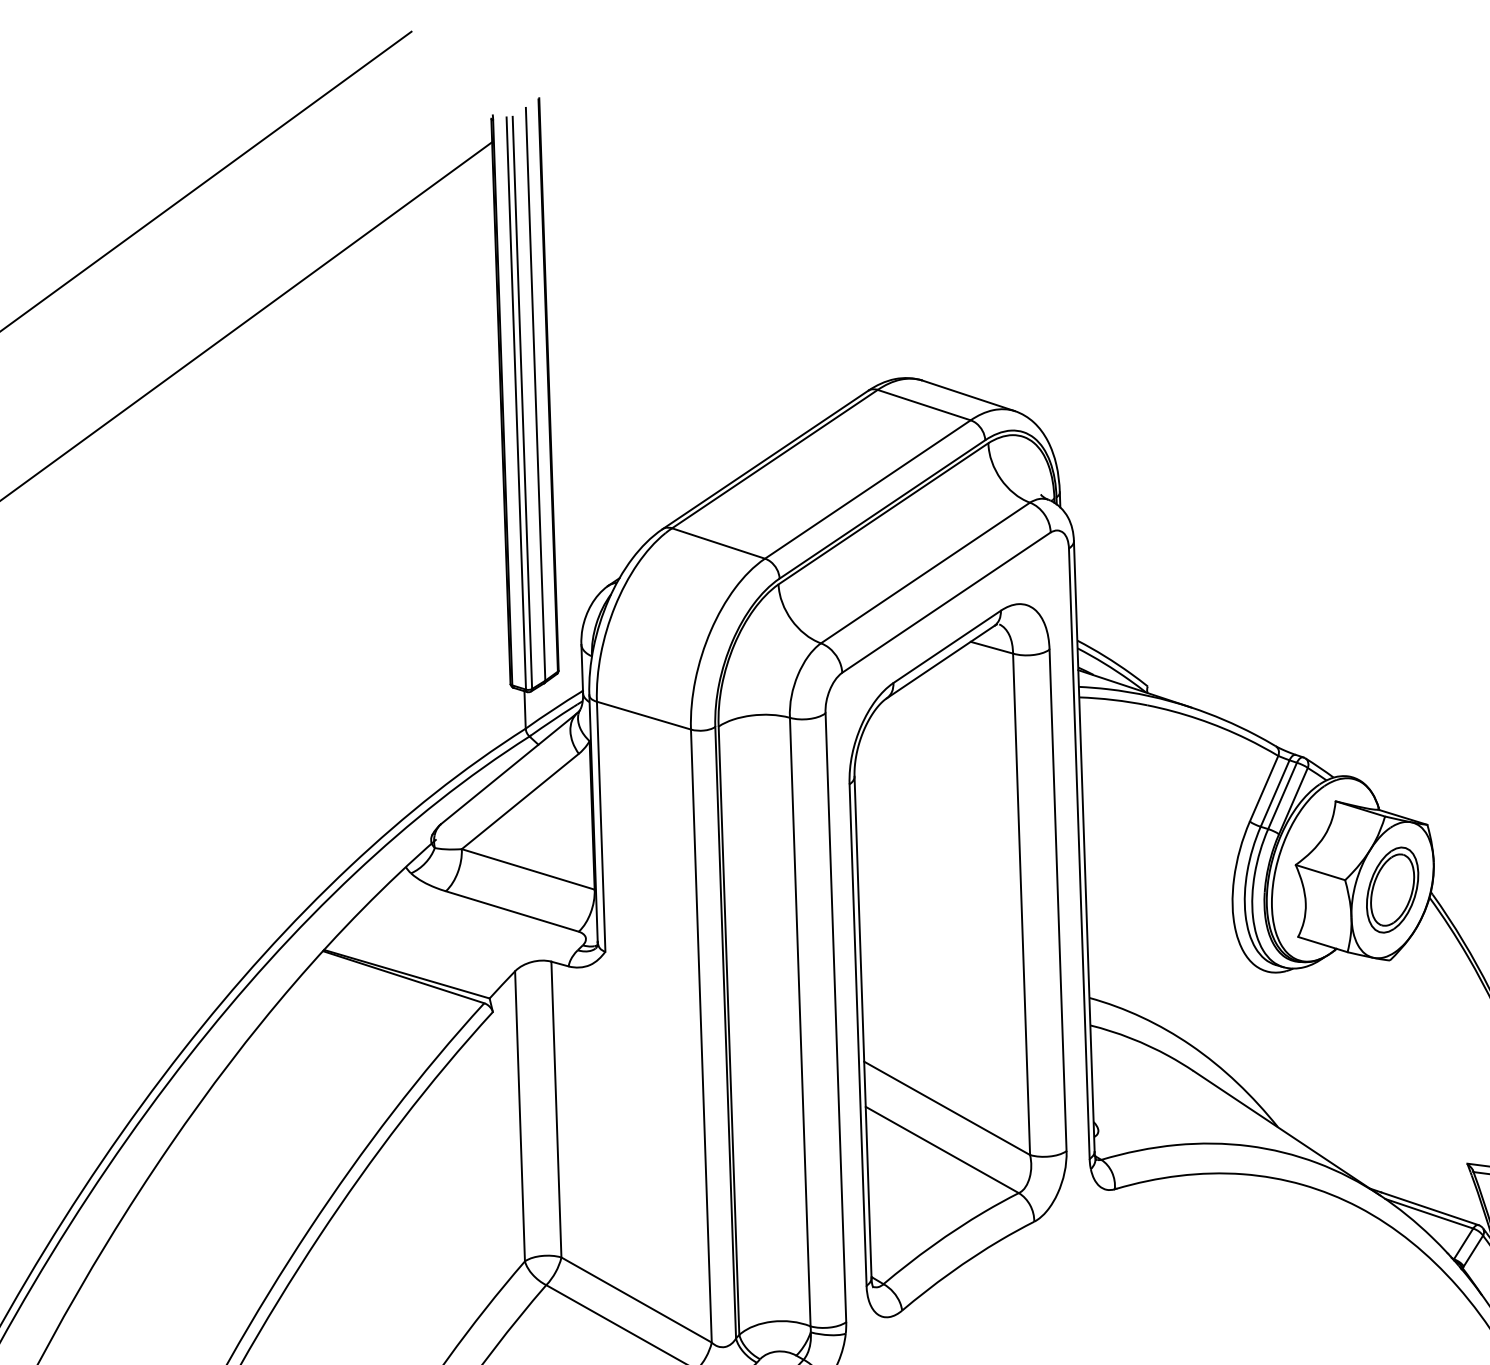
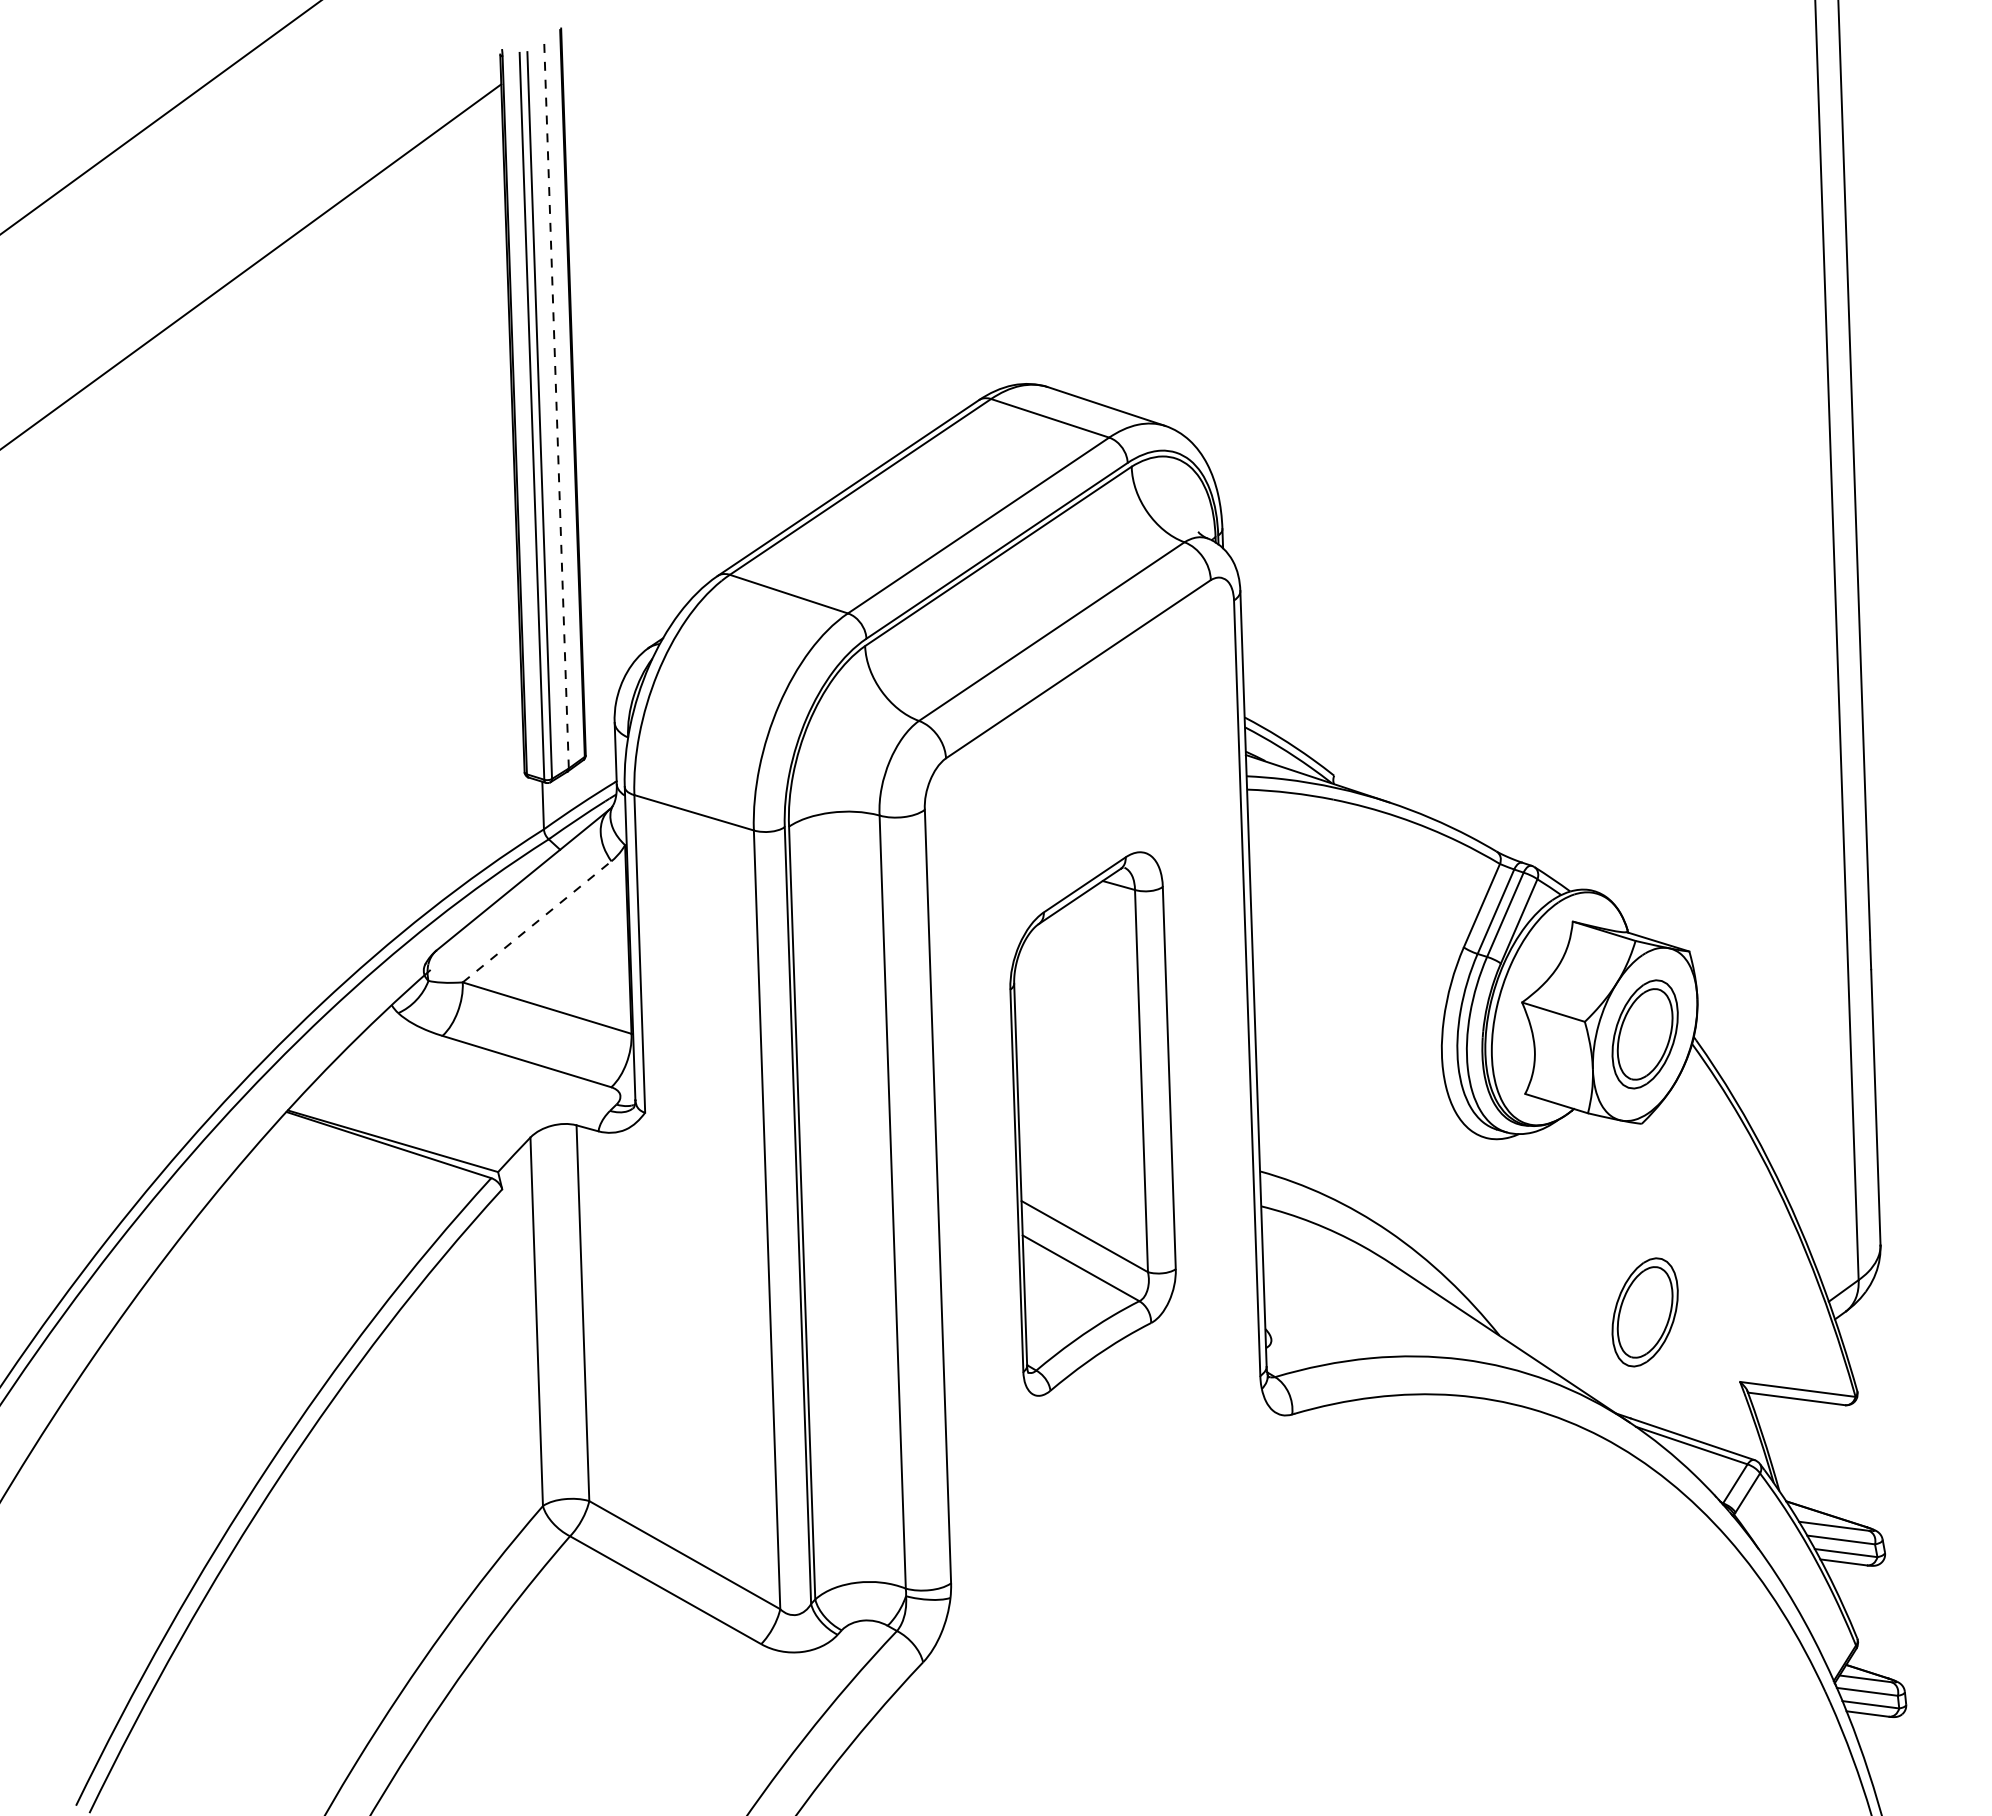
line: (535, 394) -> (556, 404), solid -> dashed
line: (520, 801) -> (537, 921), solid -> dashed
part: (957, 960) -> (1092, 1123), size x0.6
part: (1392, 1109) -> (1644, 1312), added

